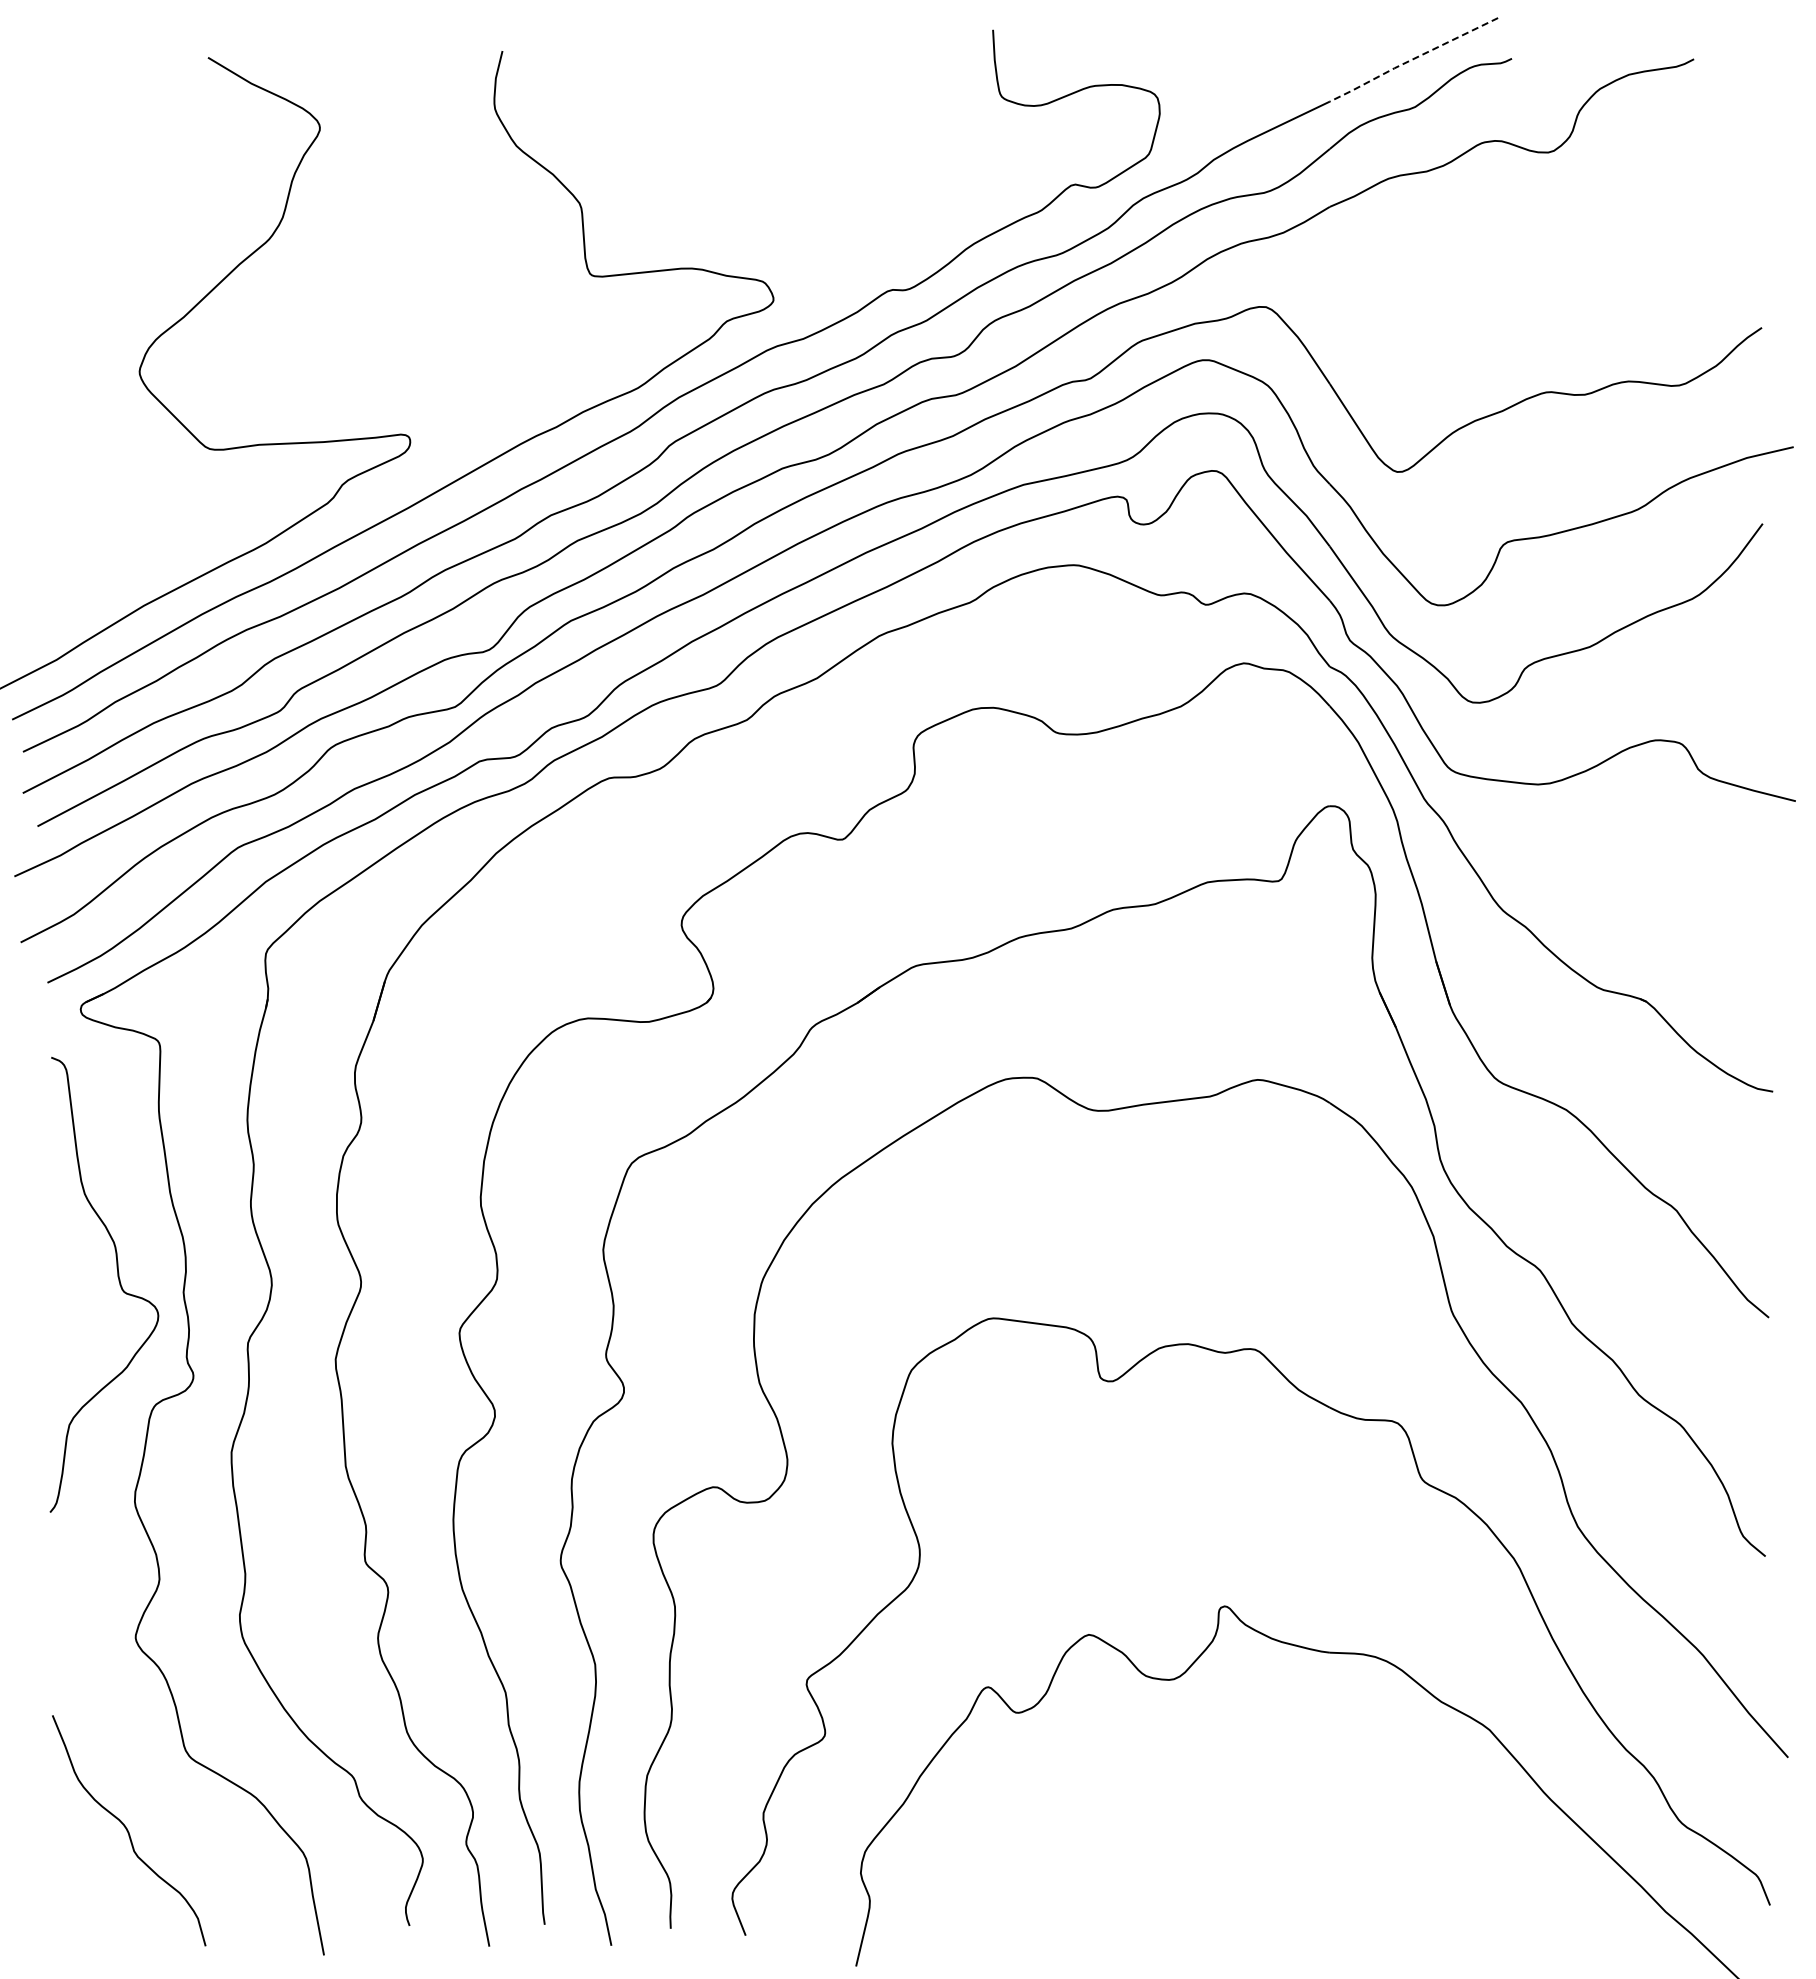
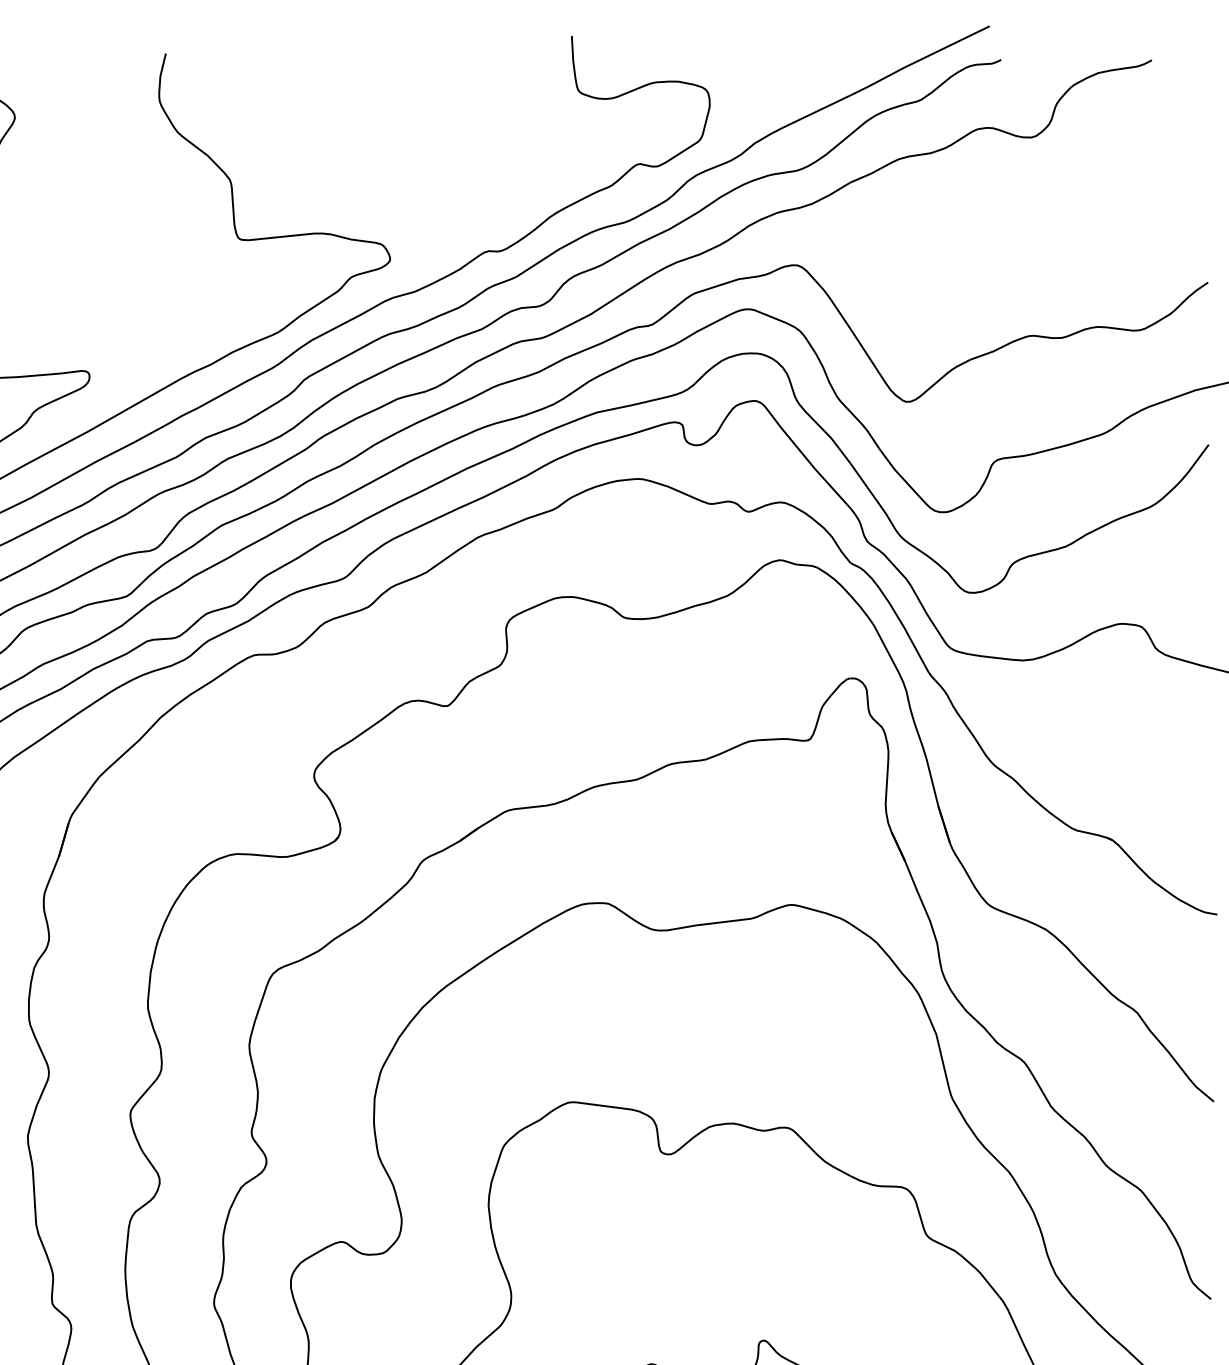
line: (1412, 59) -> (918, 60), dashed -> solid

